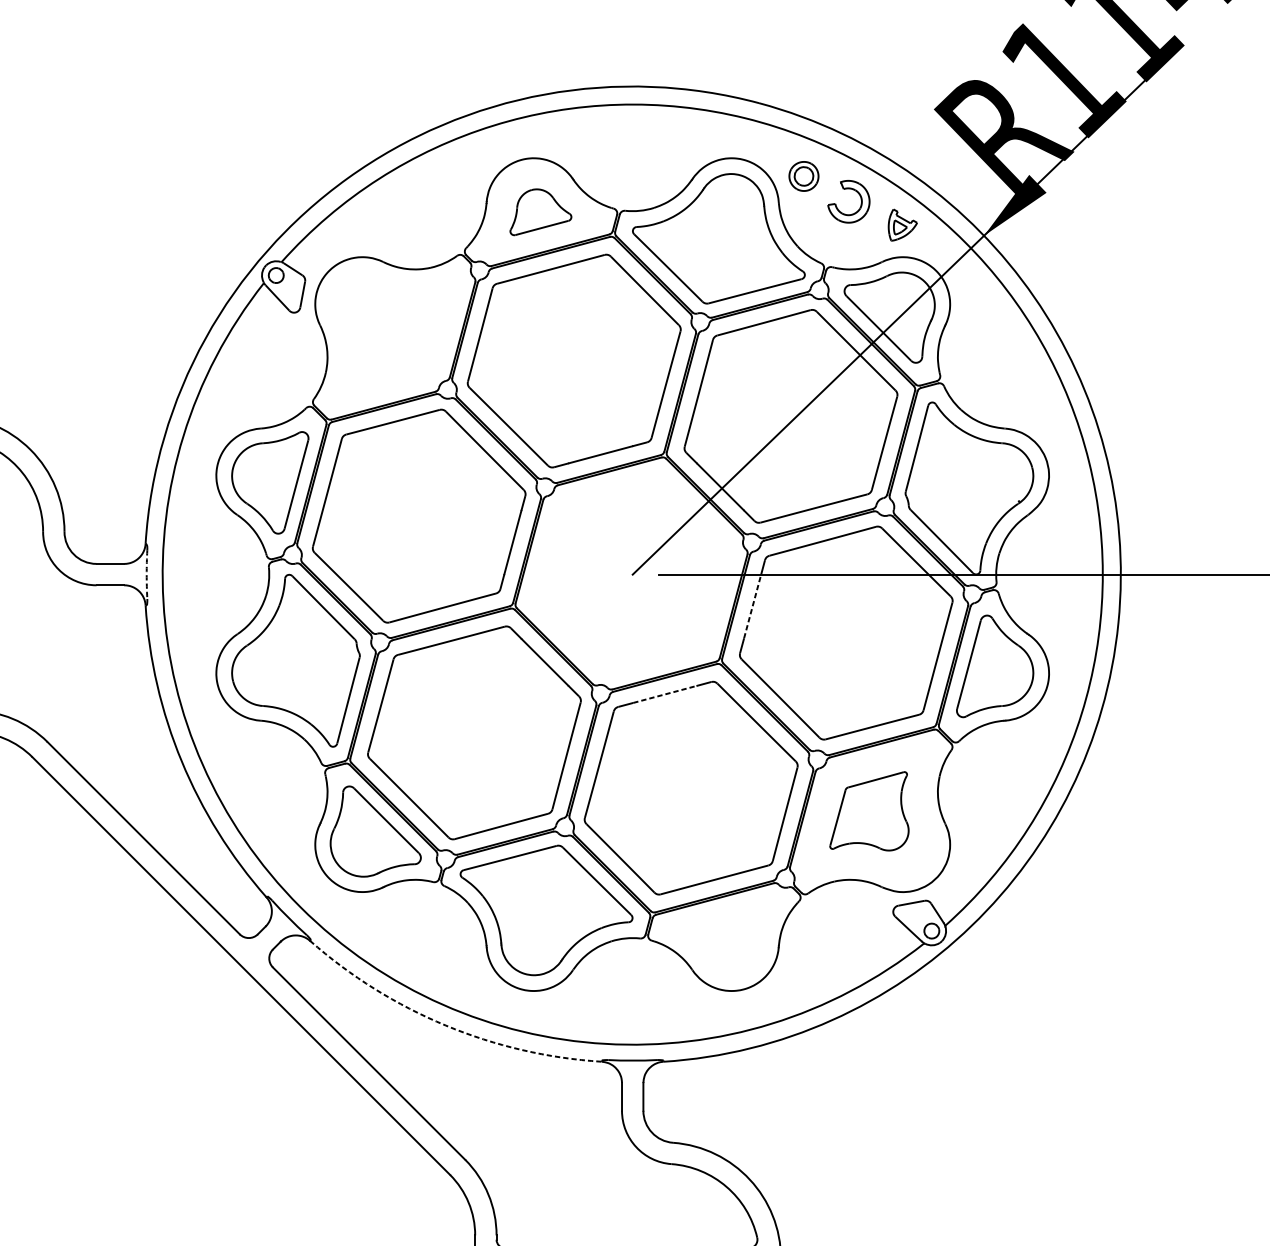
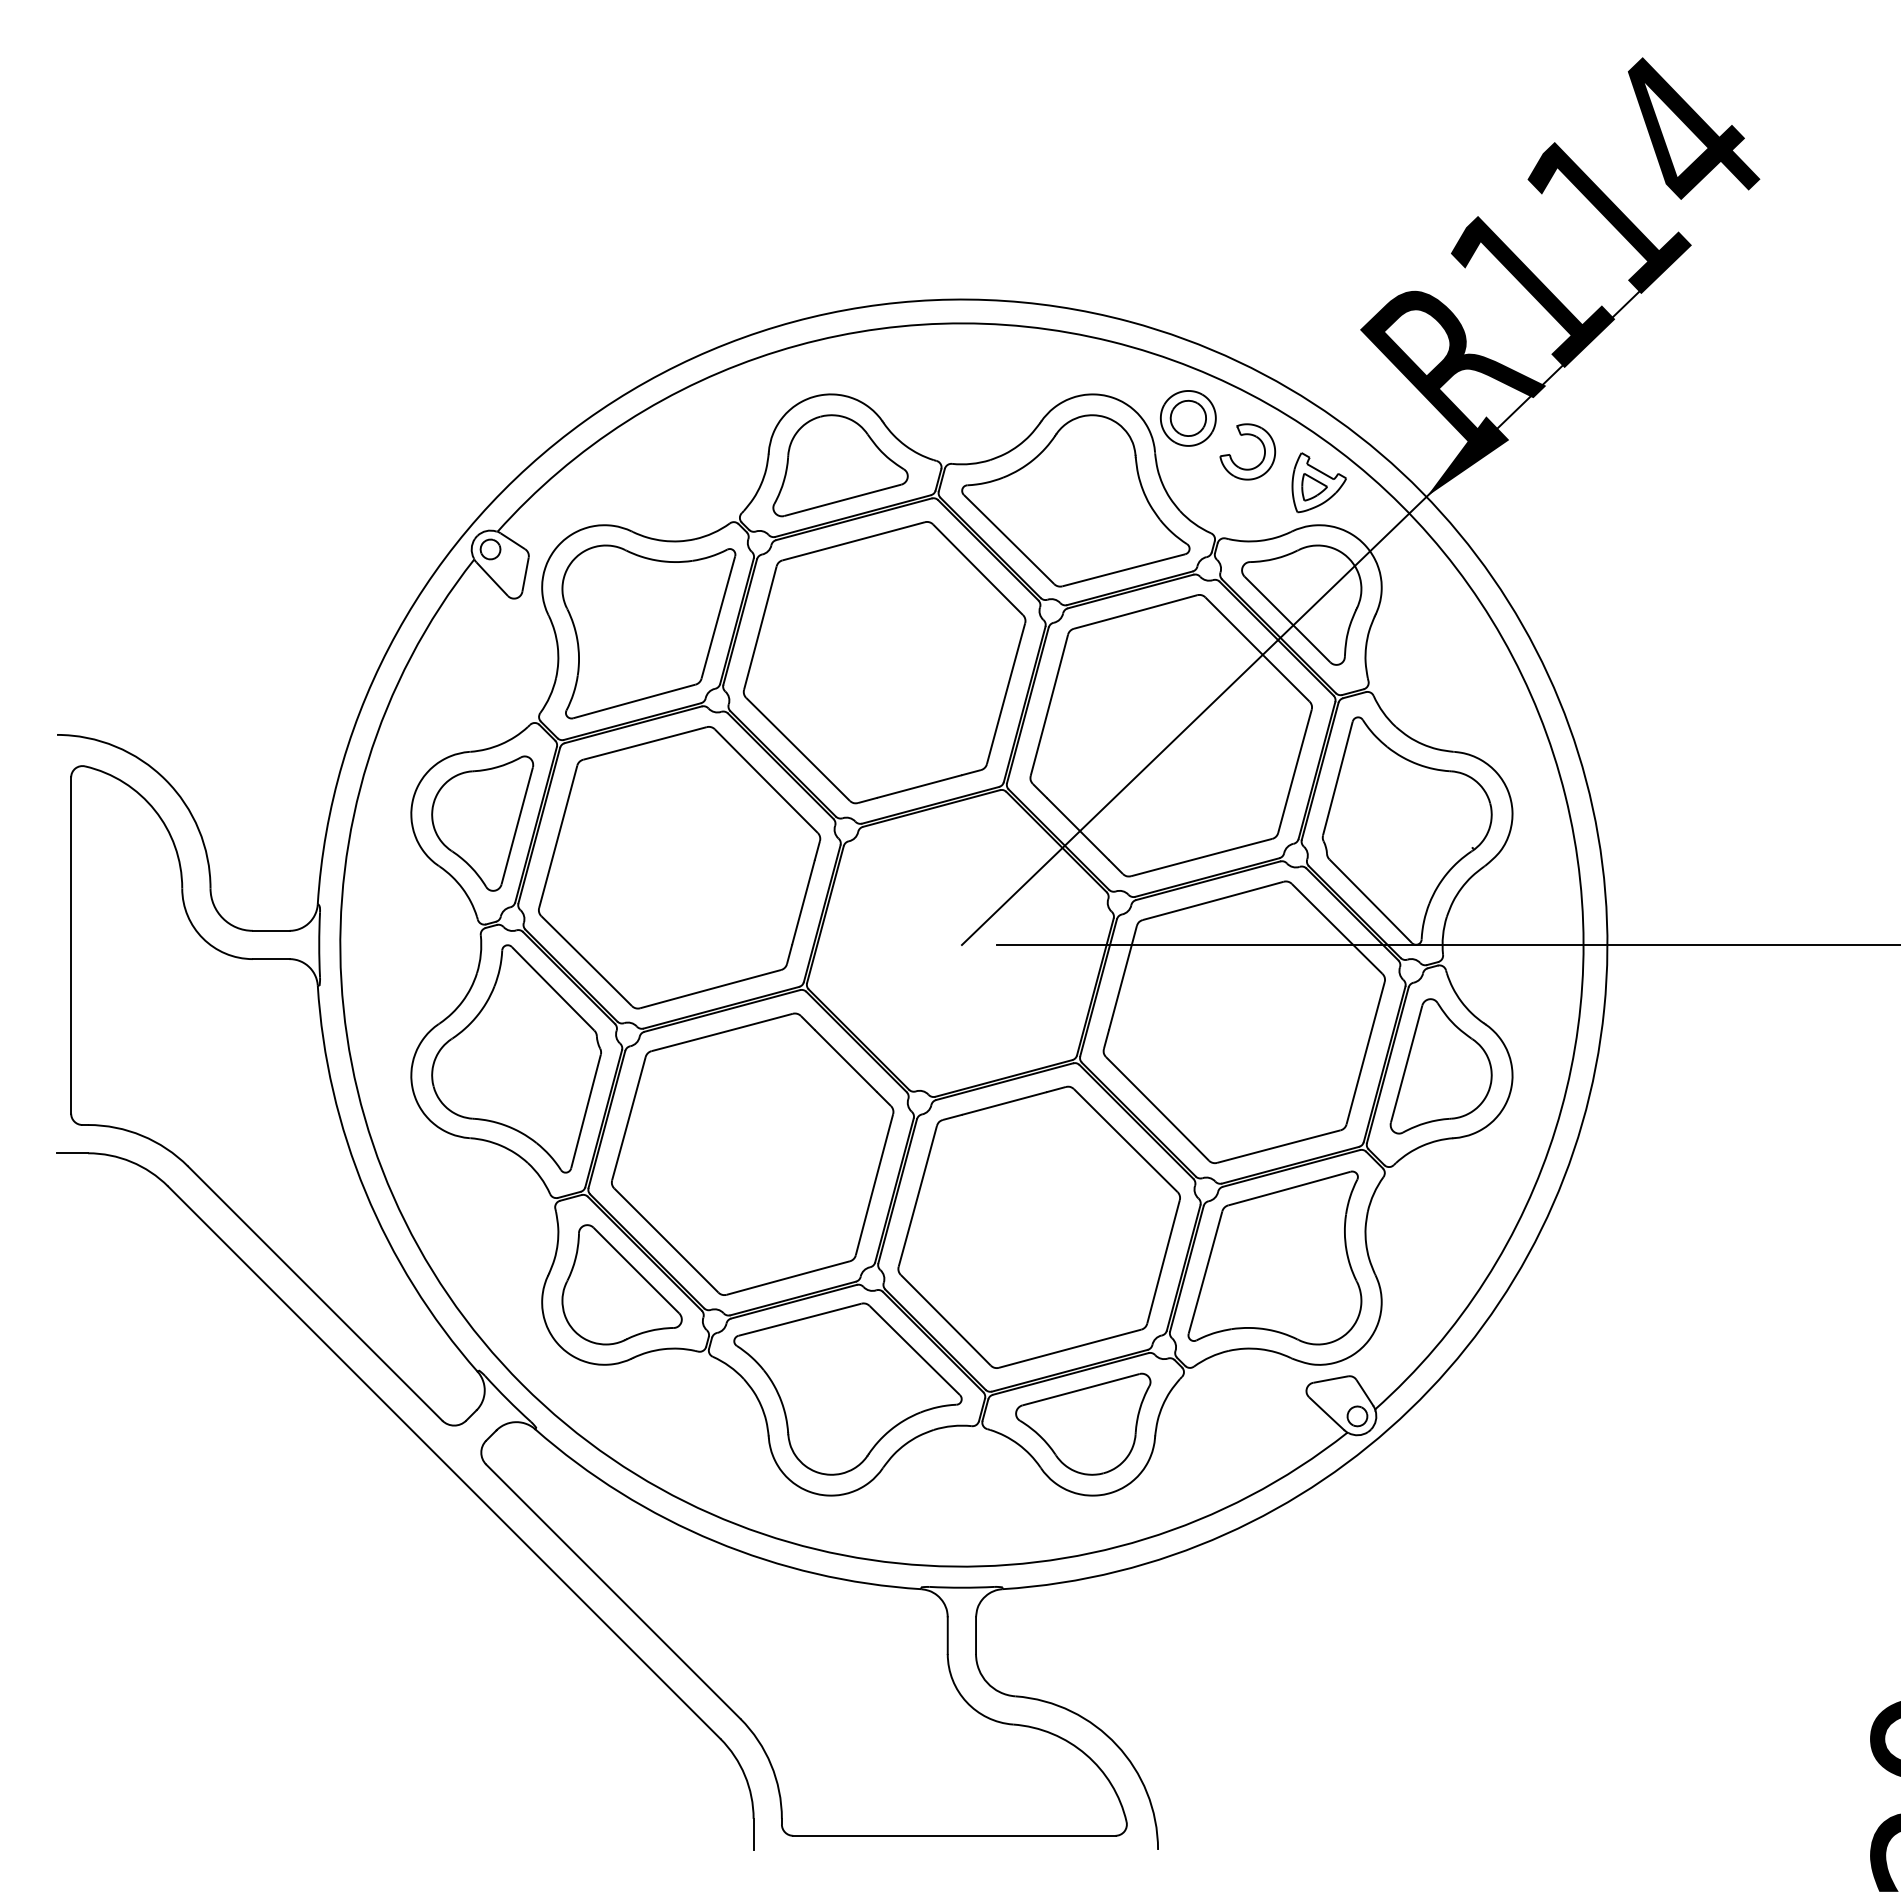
part: (804, 176) -> (1188, 418), size x1.43
part: (540, 212) -> (840, 465), size x1.67
part: (902, 224) -> (1318, 482), size x1.43
part: (395, 337) -> (648, 631), added
arc: (146, 574) -> (319, 944), dashed -> solid
line: (752, 606) -> (1120, 987), dashed -> solid
line: (664, 694) -> (1004, 1103), dashed -> solid
part: (869, 810) -> (1274, 1257), size x1.67
part: (724, 936) -> (1083, 1423), added
arc: (445, 1025) -> (714, 1541), dashed -> solid

